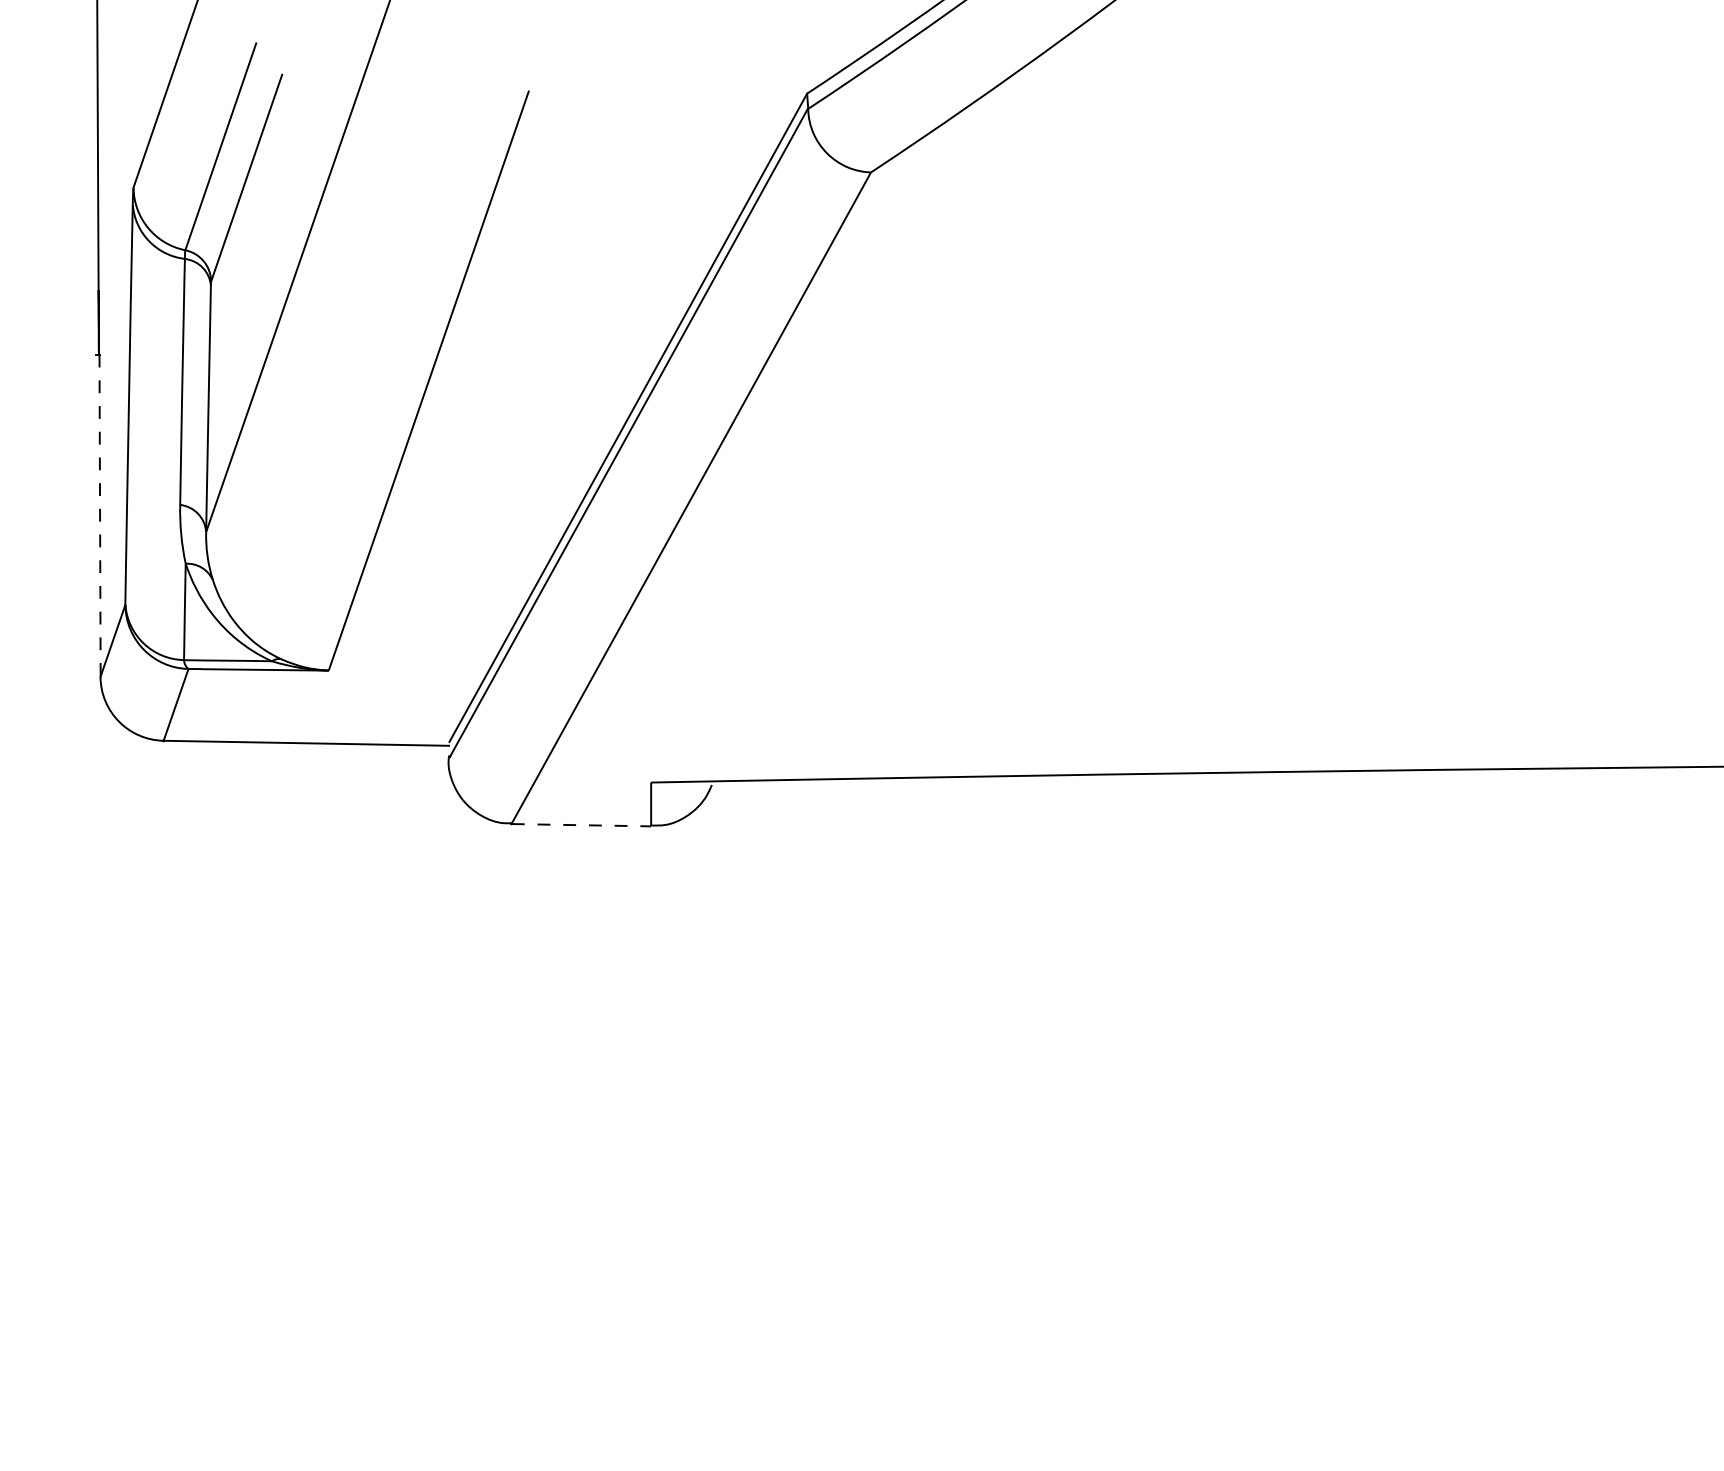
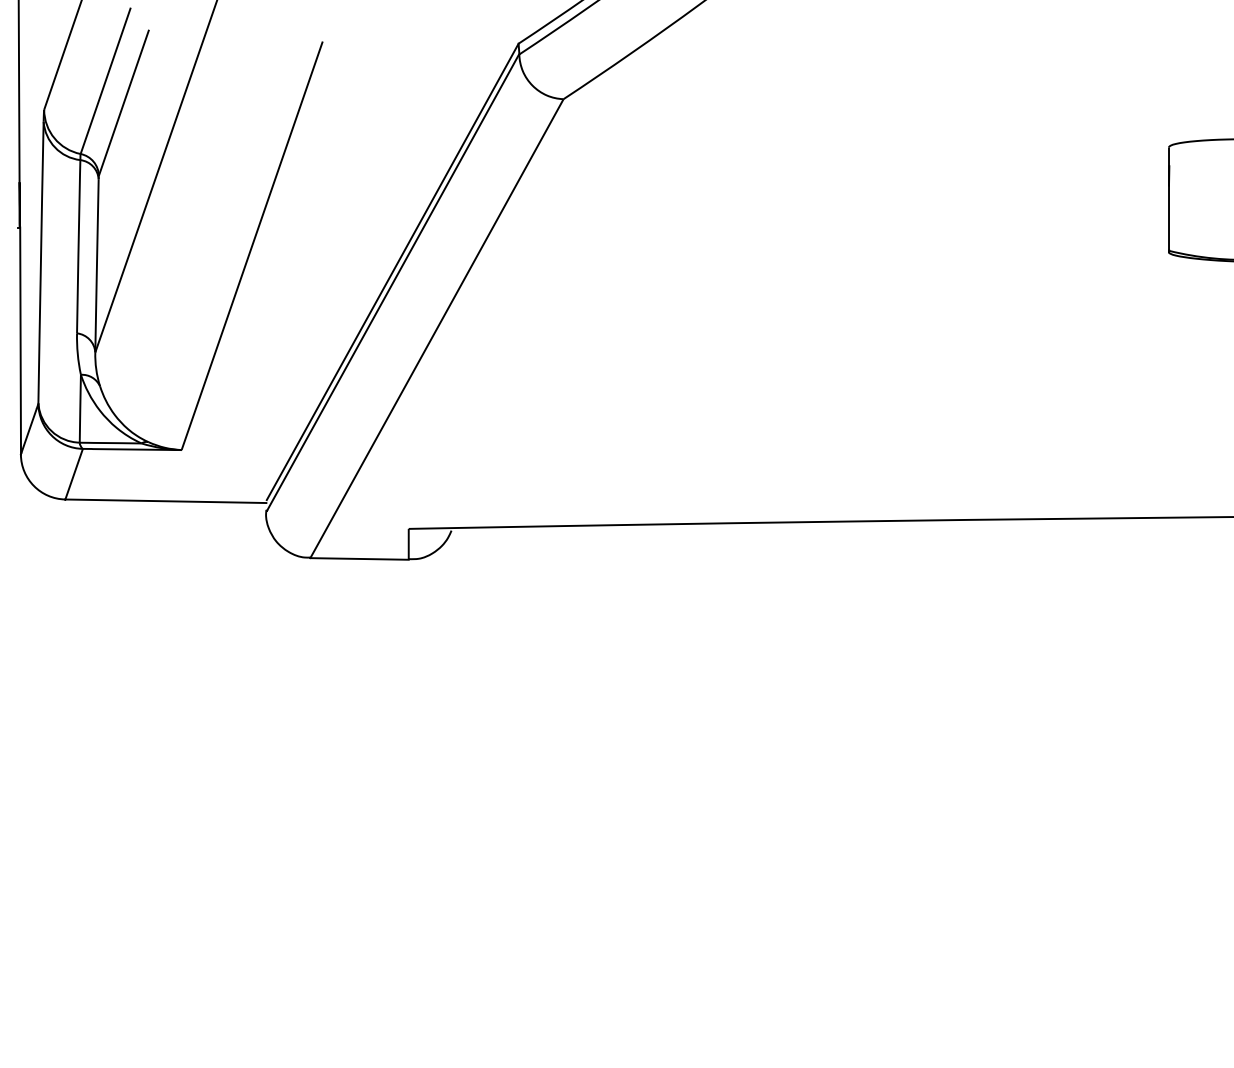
line: (99, 516) -> (20, 341), dashed -> solid
line: (582, 824) -> (360, 558), dashed -> solid

